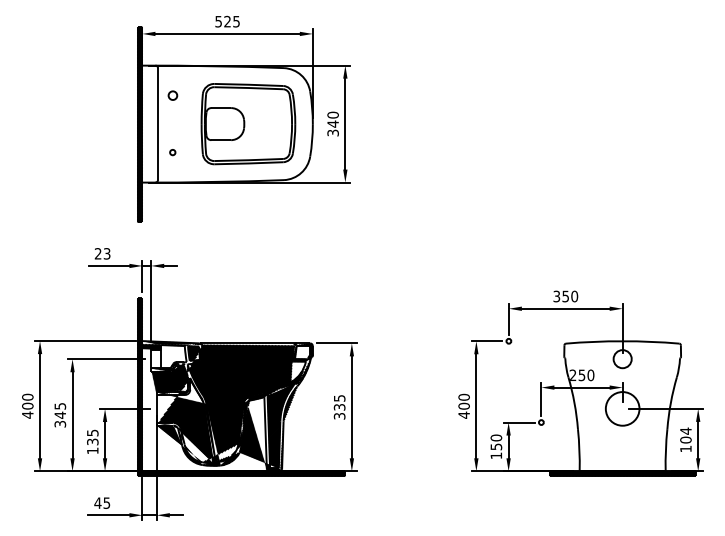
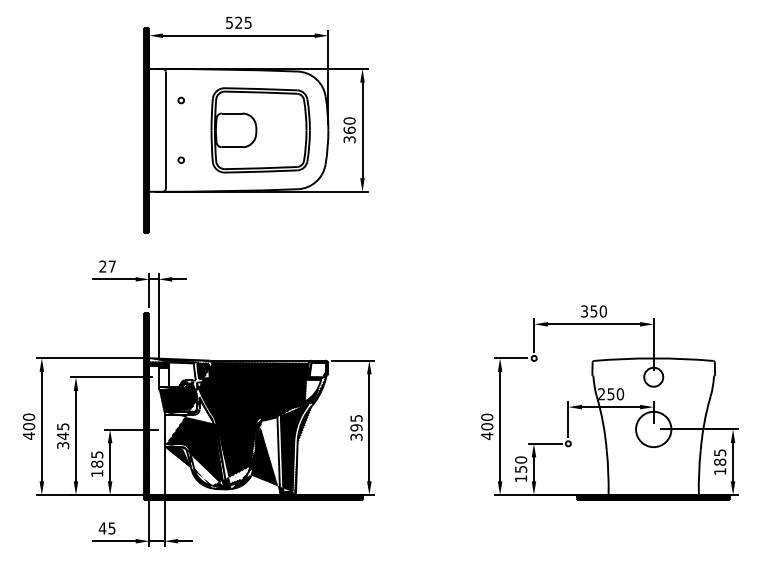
circle: (172, 95) -> (180, 100), size x0.62
text: (332, 124) -> (349, 130), 340 -> 360
text: (106, 253) -> (111, 266), 23 -> 27
text: (339, 407) -> (356, 427), 335 -> 395
text: (686, 435) -> (720, 457), 104 -> 185
text: (93, 441) -> (97, 463), 135 -> 185

